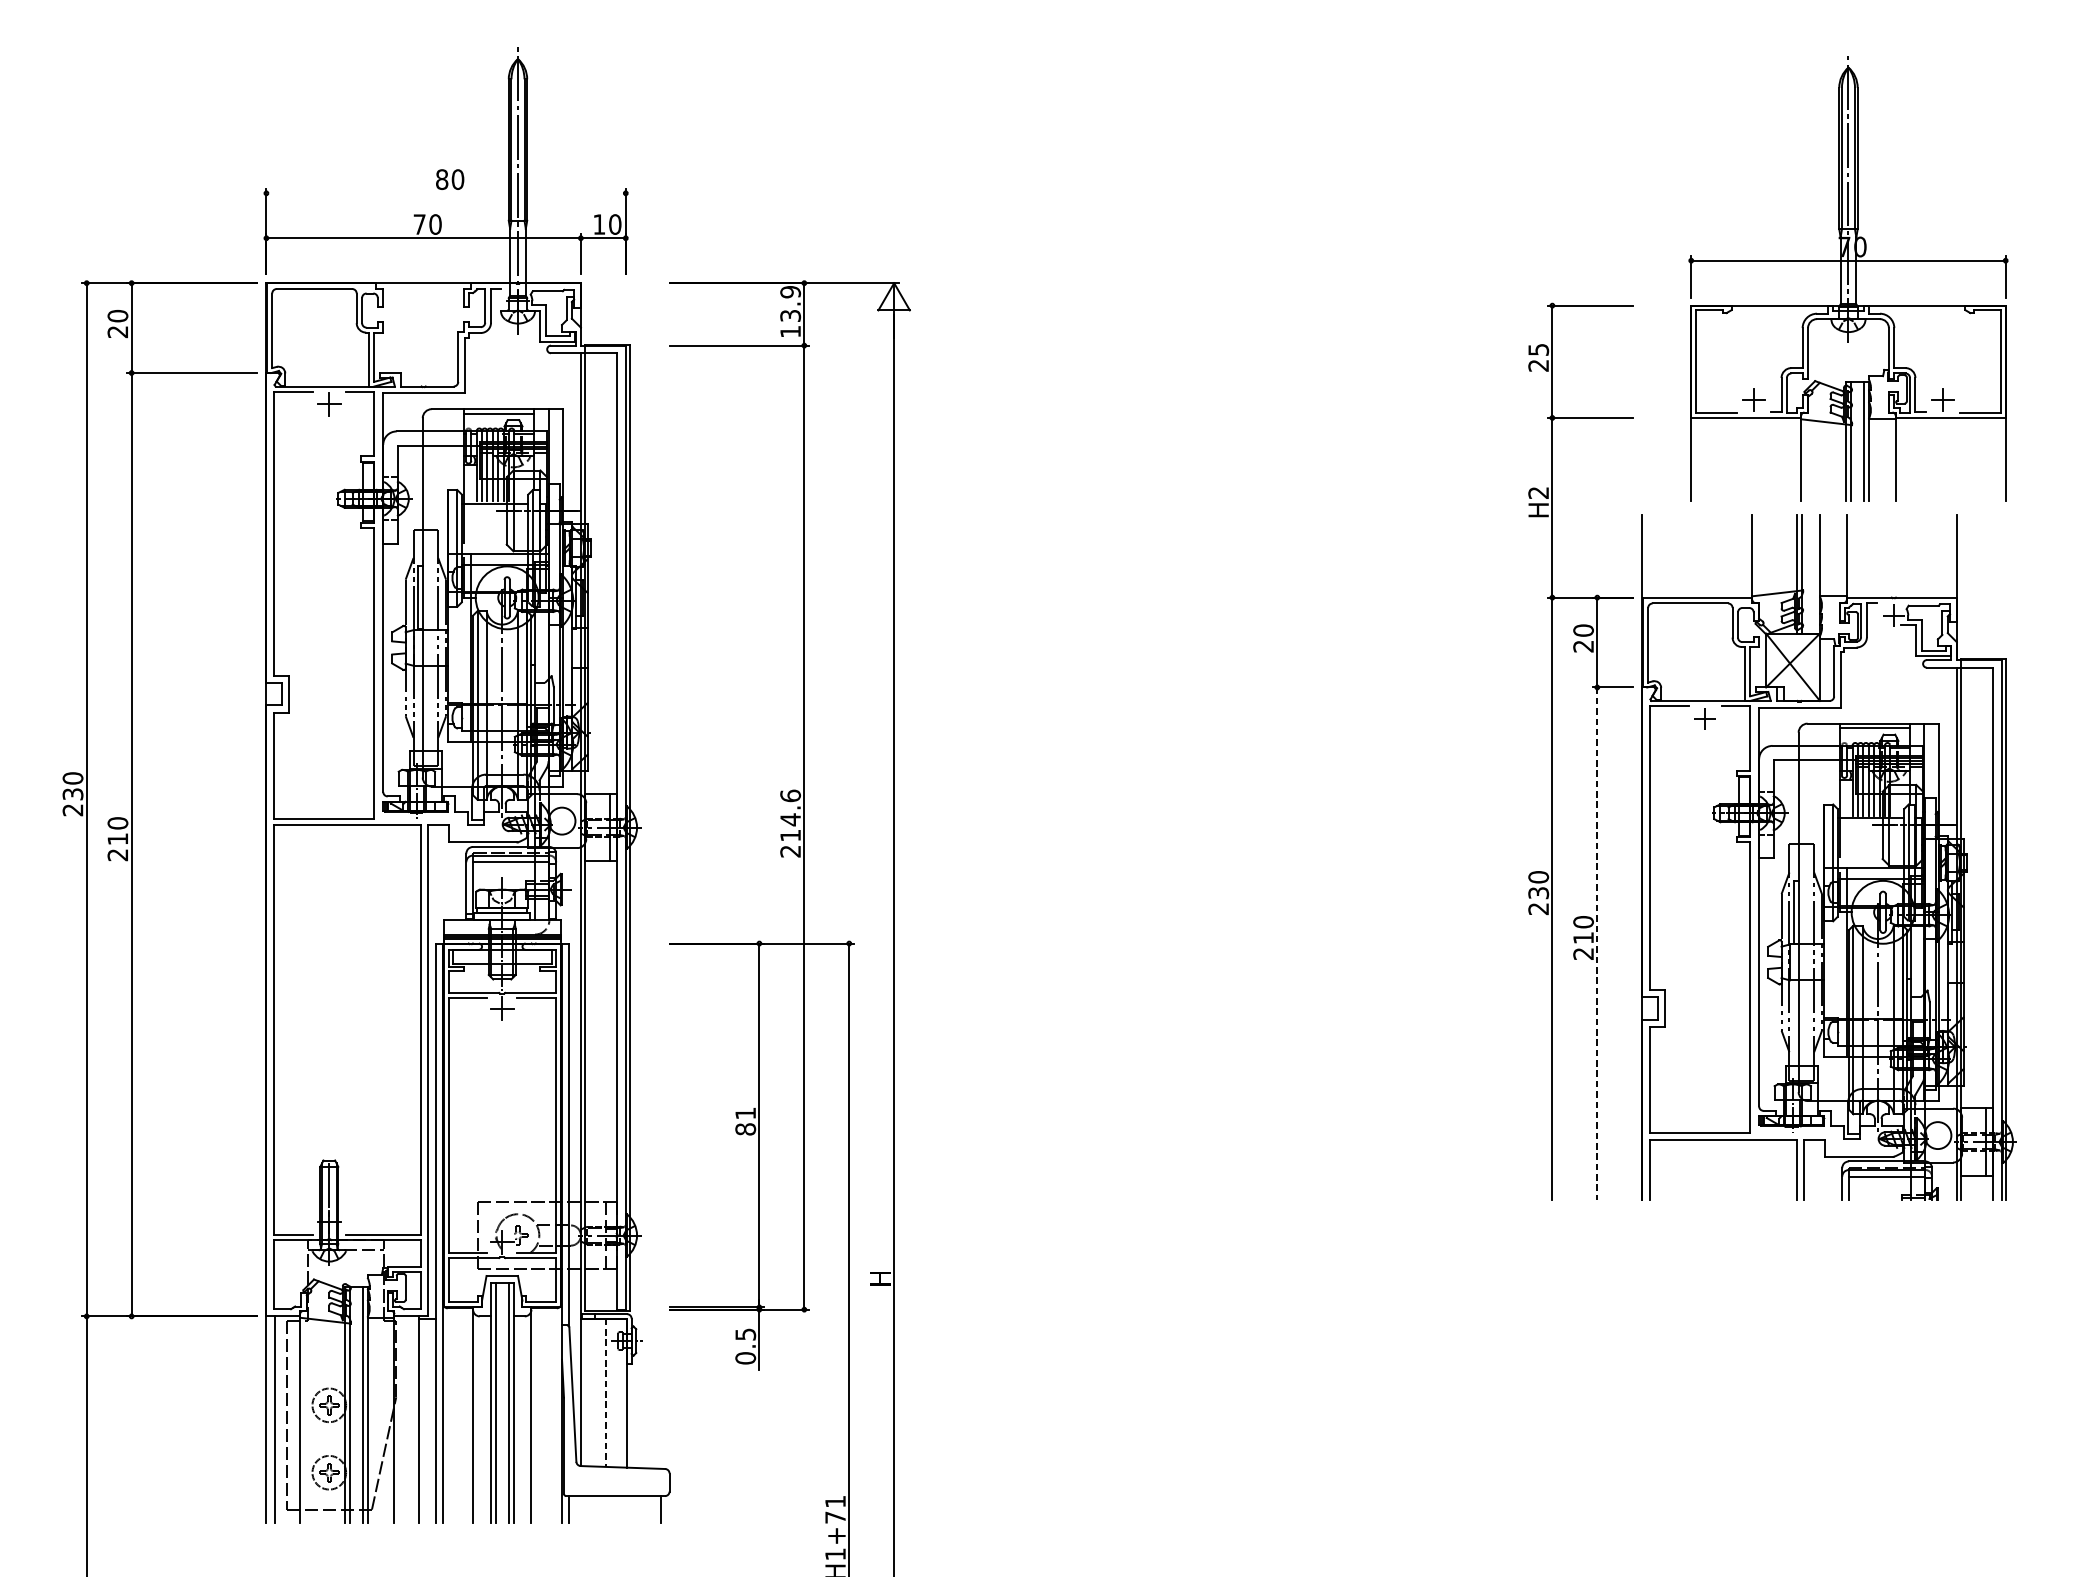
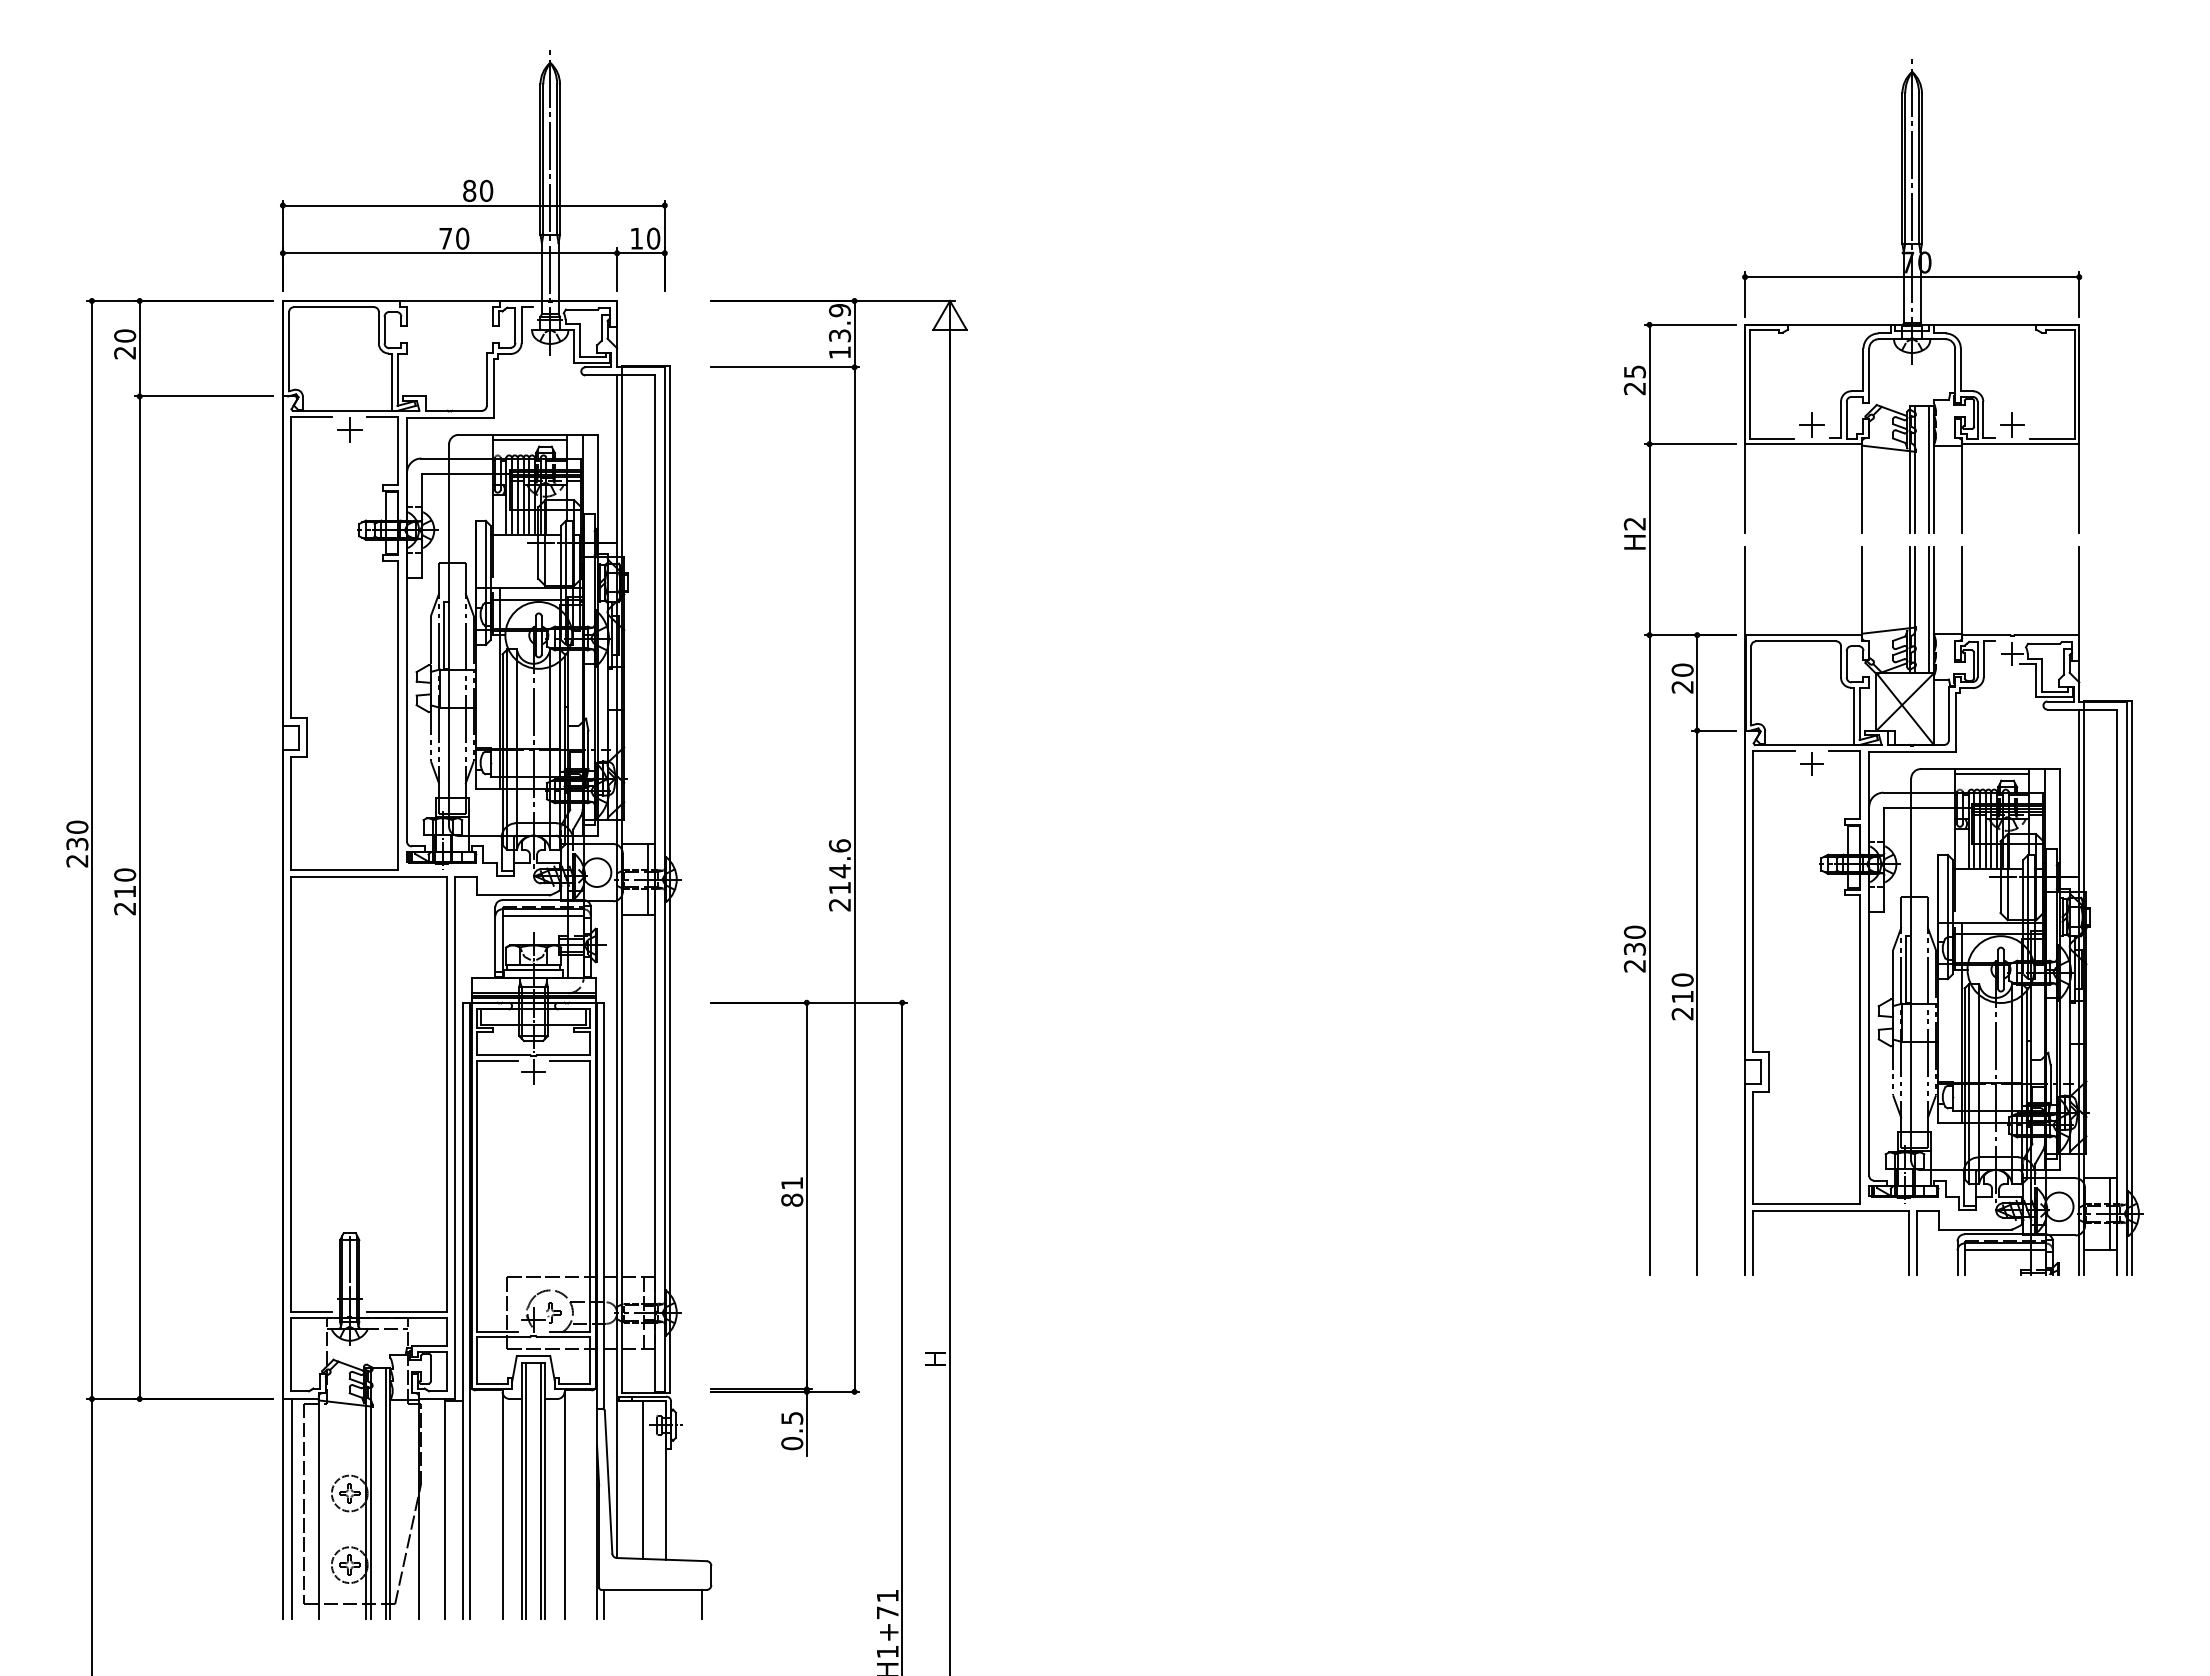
line: (445, 193) -> (473, 205), added
part: (1848, 278) -> (1912, 296), moved
line: (1814, 573) -> (1928, 609), added
line: (1597, 944) -> (1697, 1003), dashed -> solid
line: (605, 1393) -> (643, 1480), dashed -> solid

